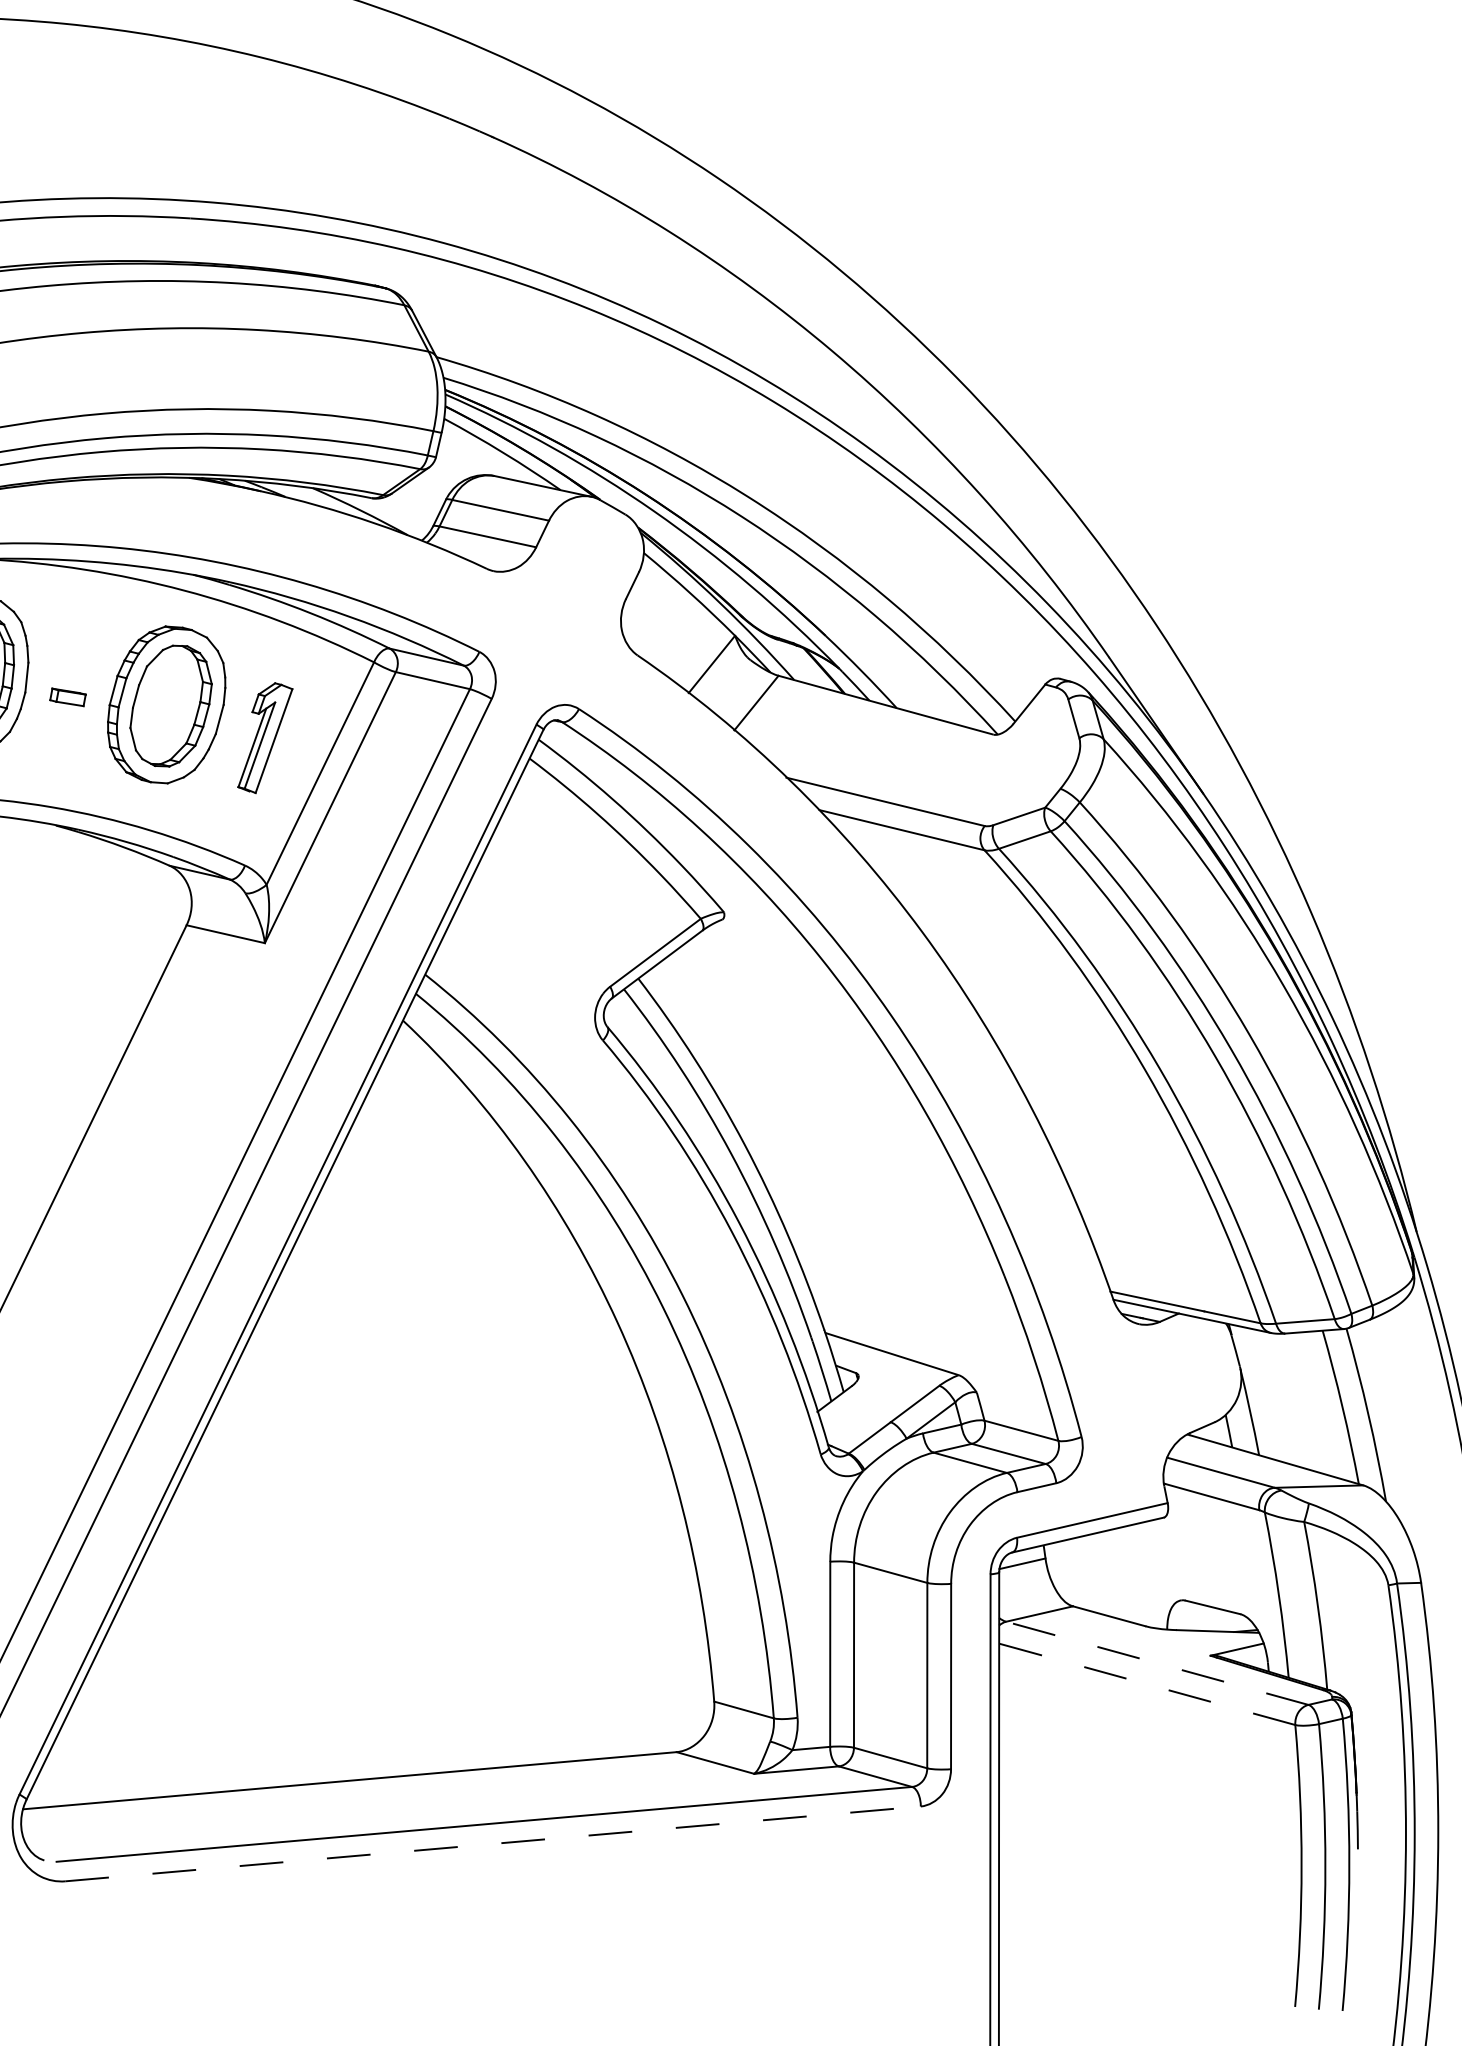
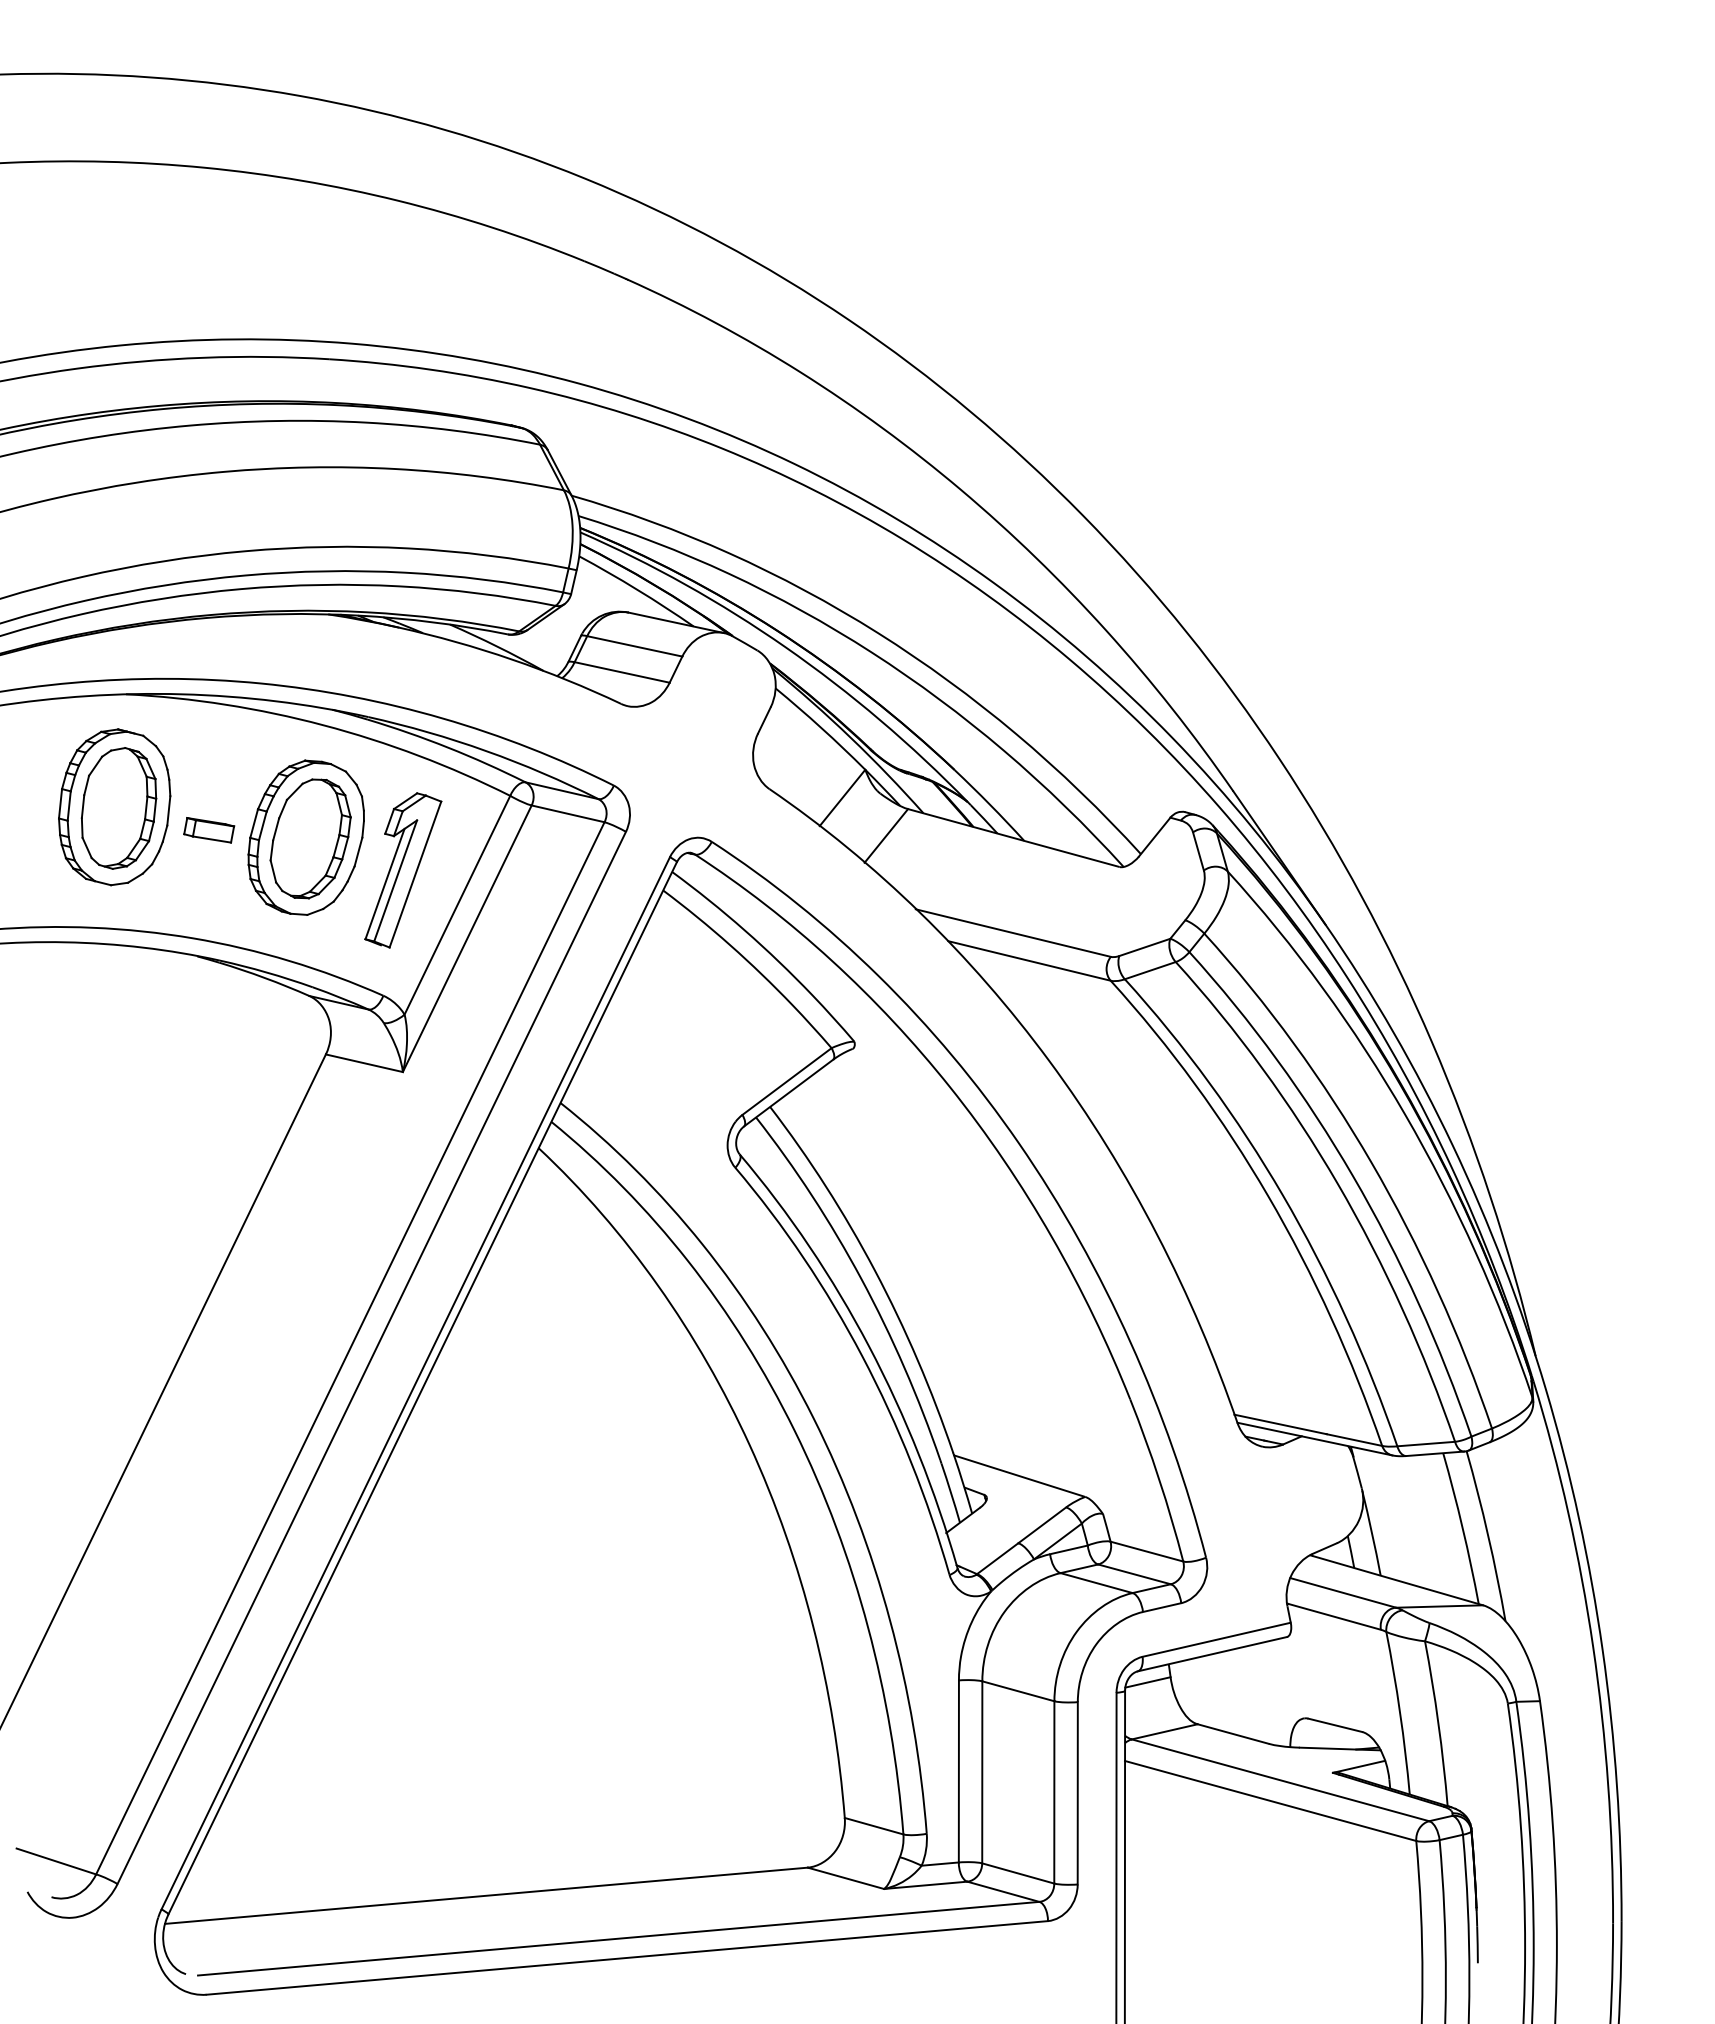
part: (68, 697) -> (209, 830), size x1.43
part: (265, 738) -> (403, 870), size x1.43
line: (1157, 1663) -> (1280, 1780), dashed -> solid
line: (1147, 1683) -> (1270, 1800), dashed -> solid
line: (493, 1843) -> (627, 1957), dashed -> solid

